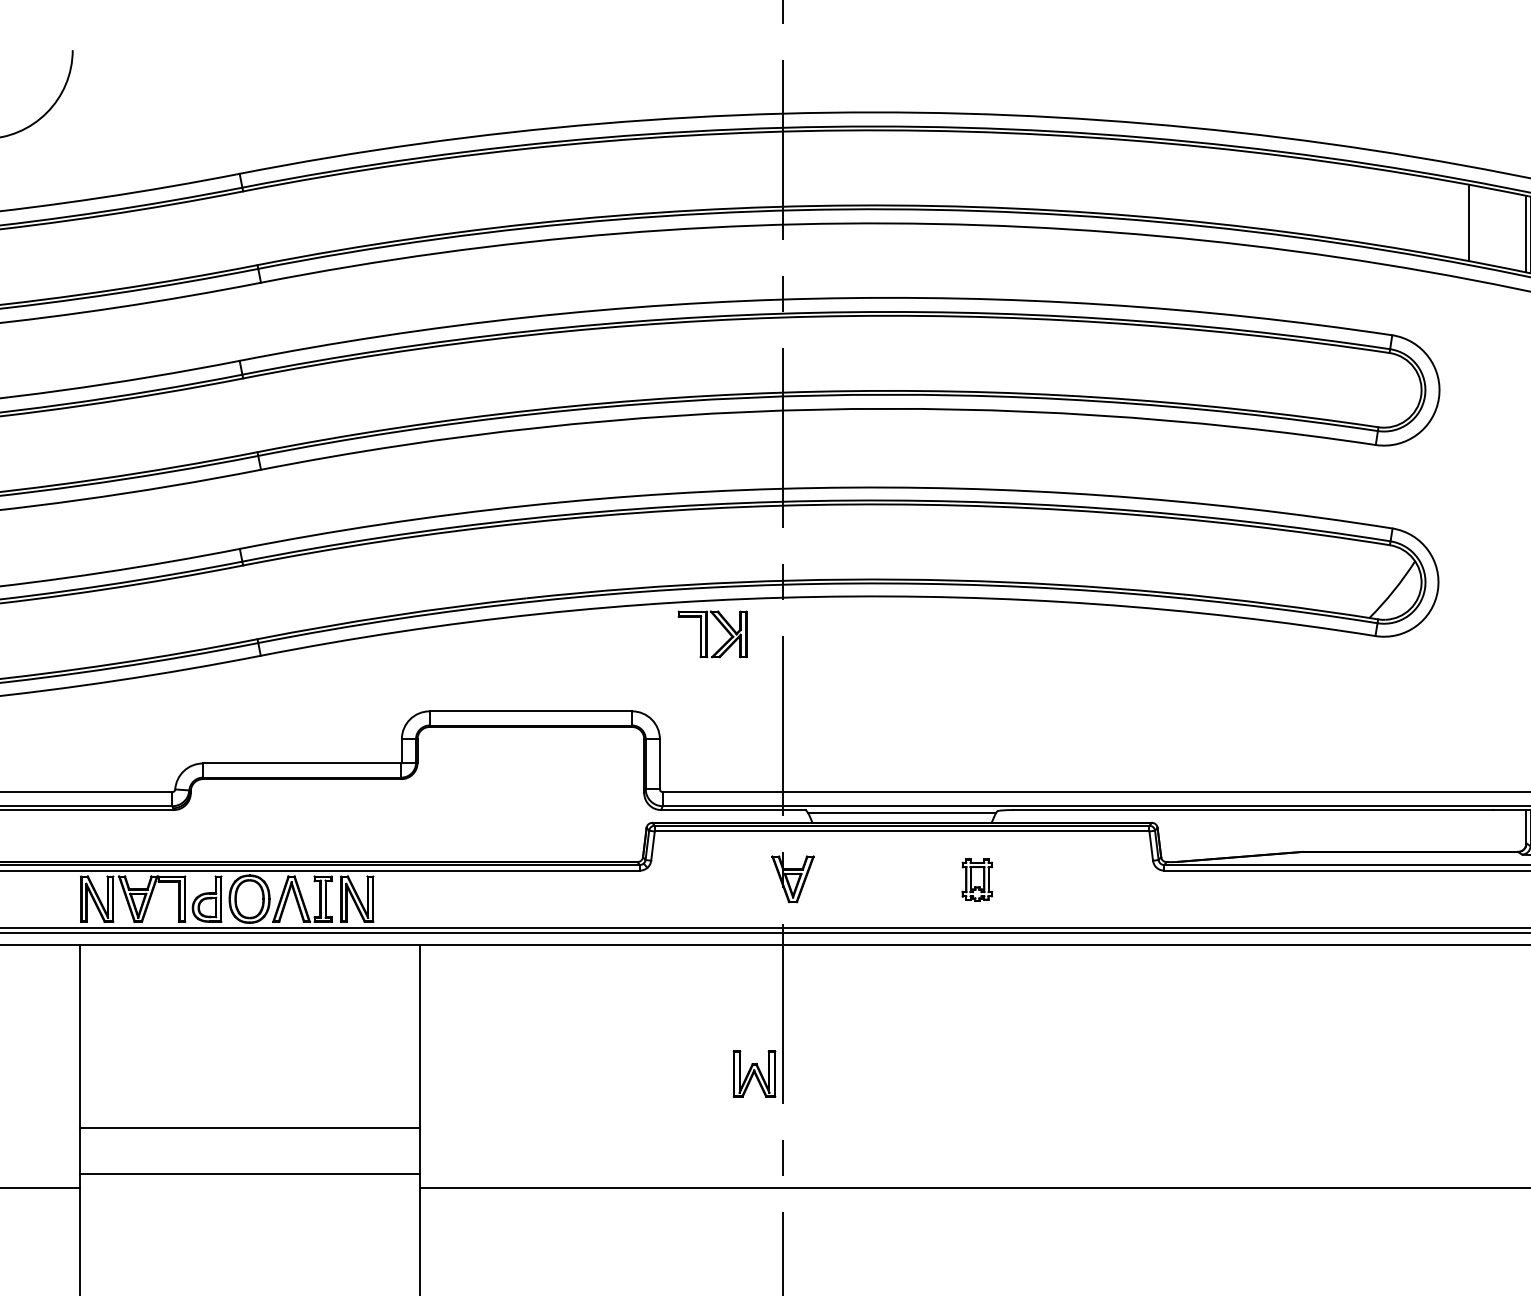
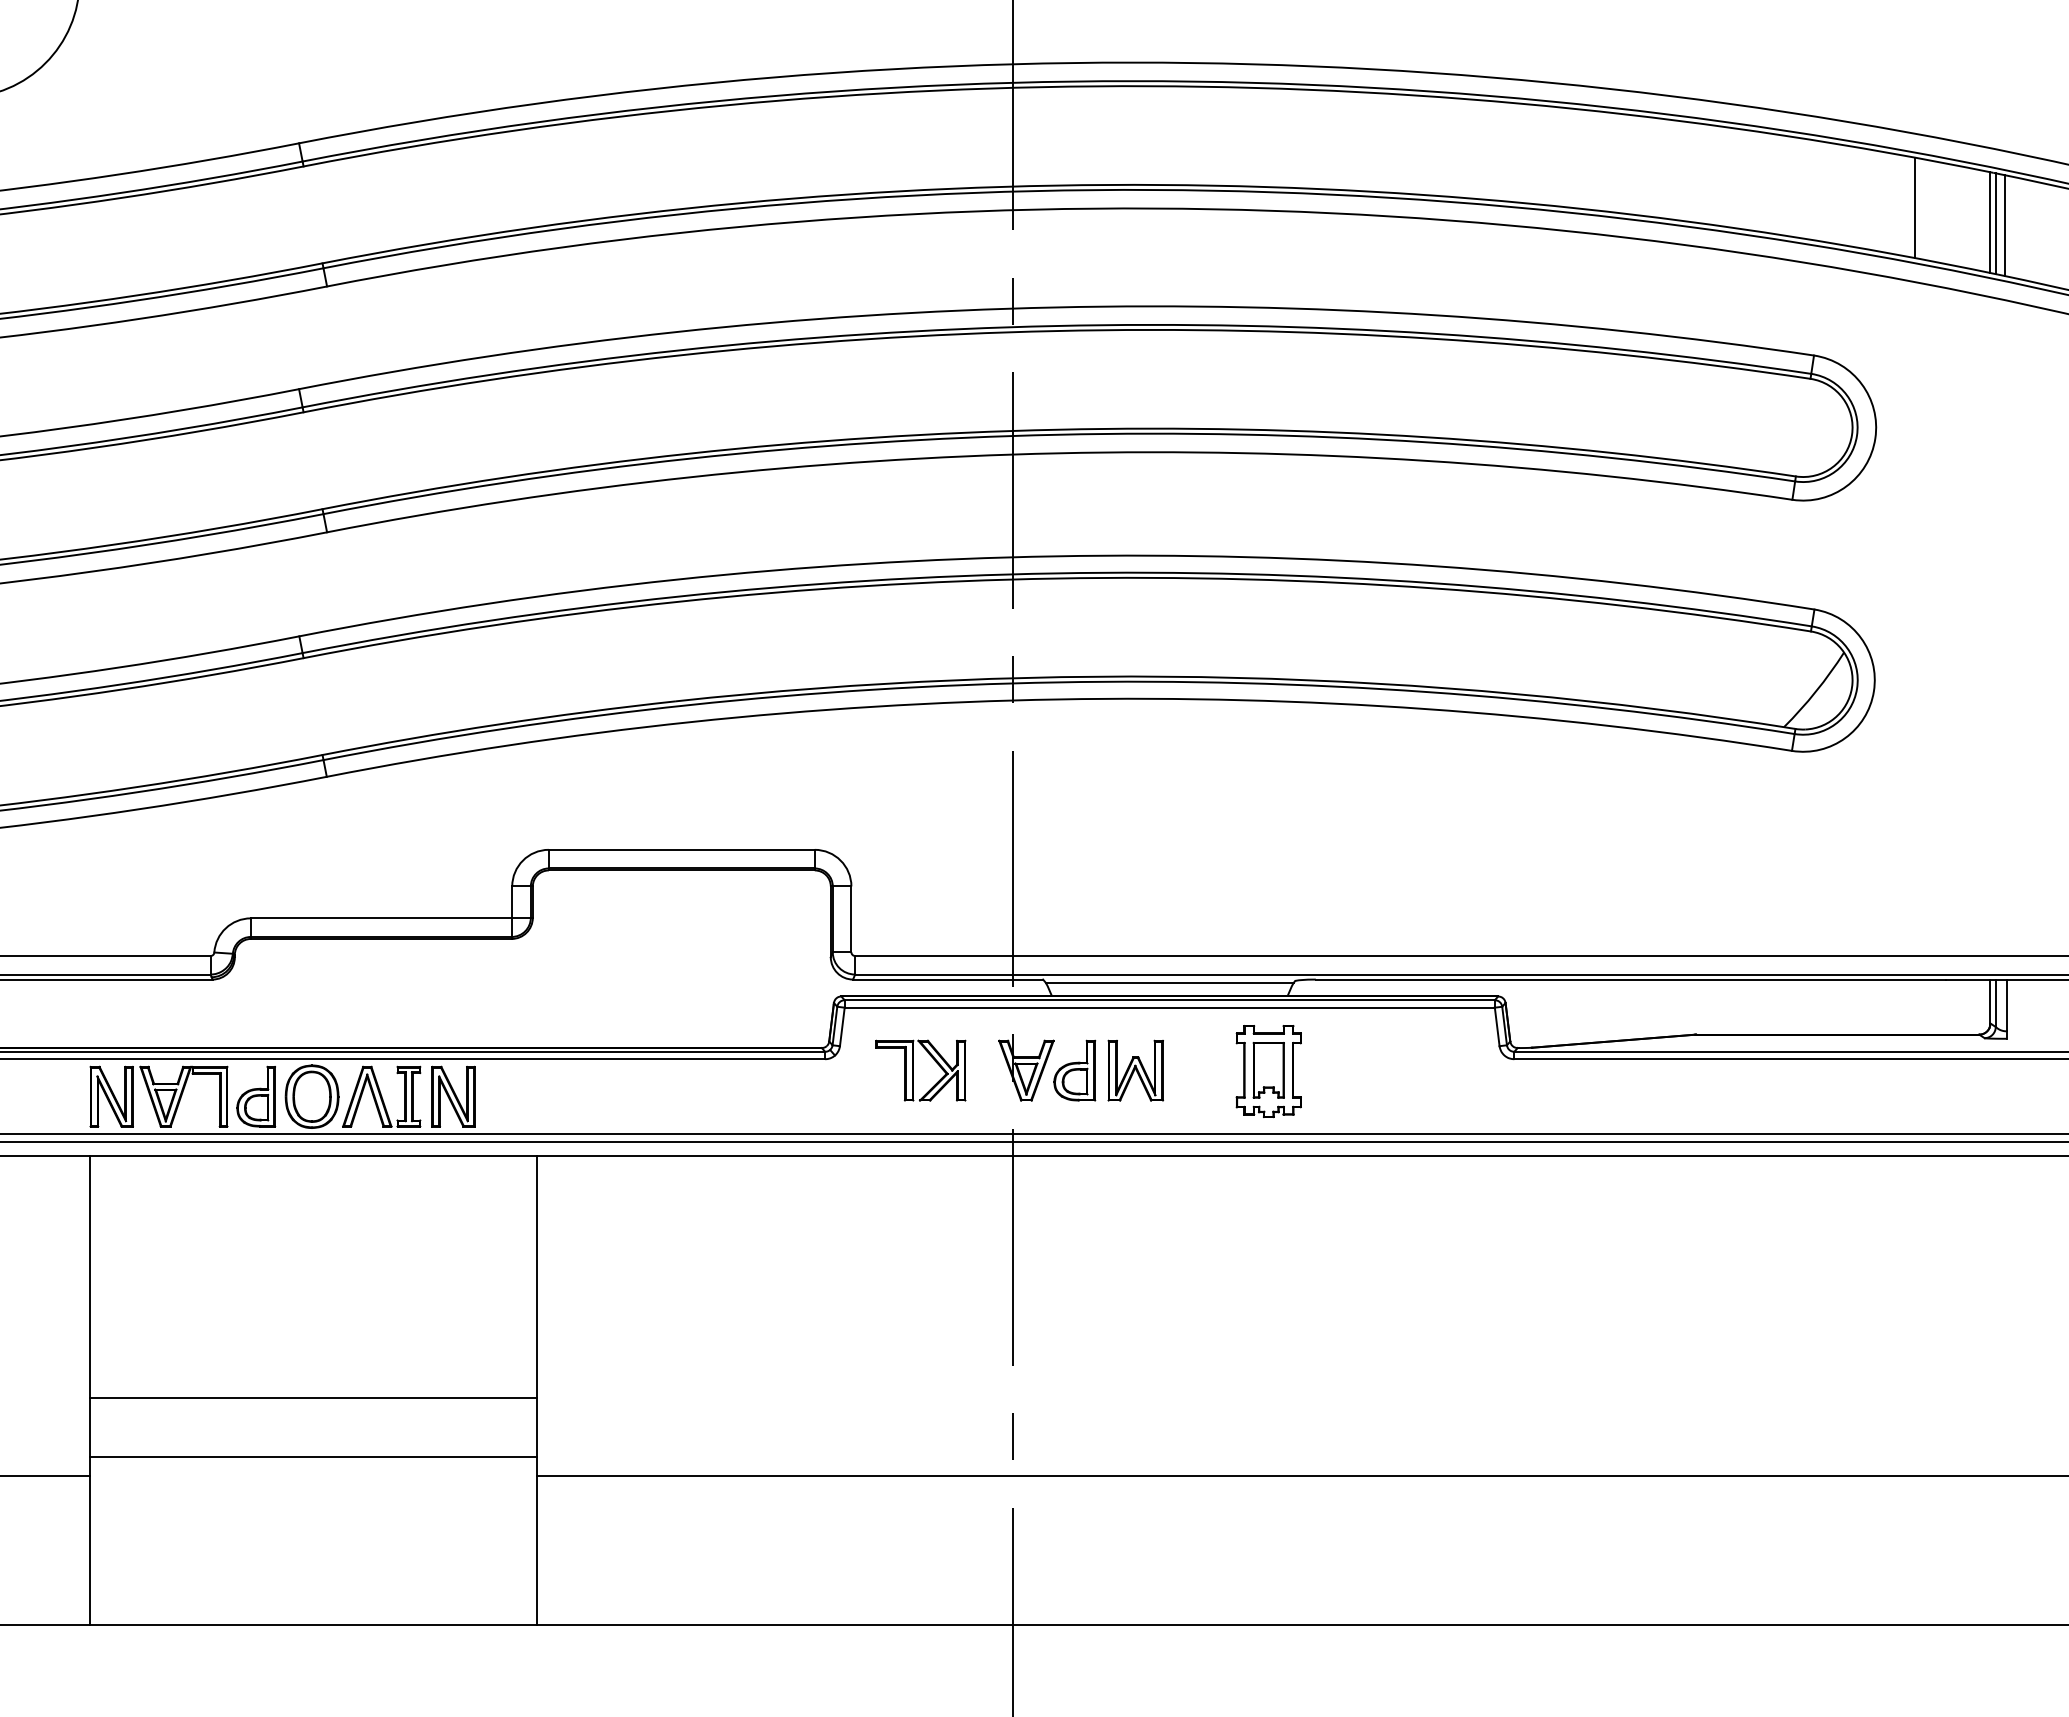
part: (707, 634) -> (913, 1070), moved
part: (829, 879) -> (1074, 1070), added
part: (977, 879) -> (1268, 1071), size x1.67
part: (754, 1073) -> (1135, 1070), moved

